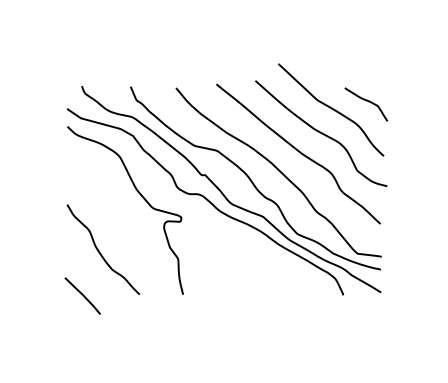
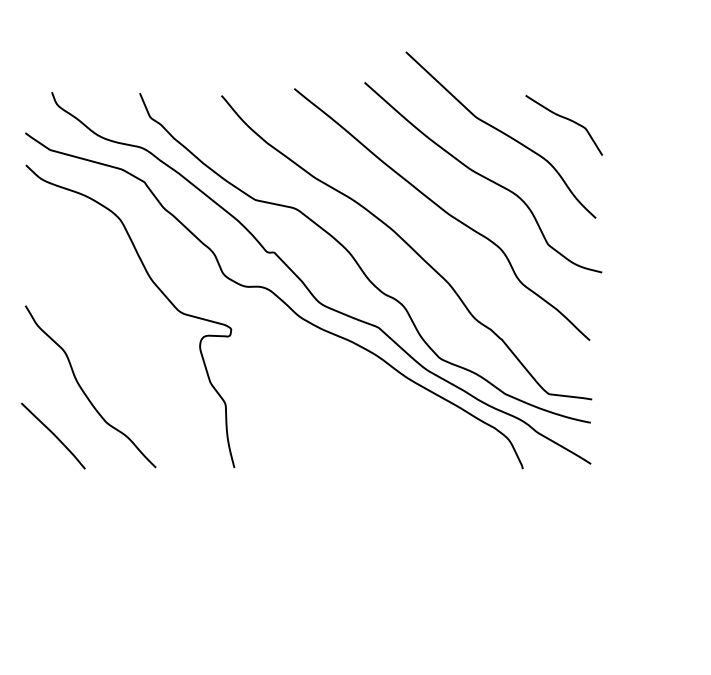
line: (82, 295) -> (53, 435), moved

